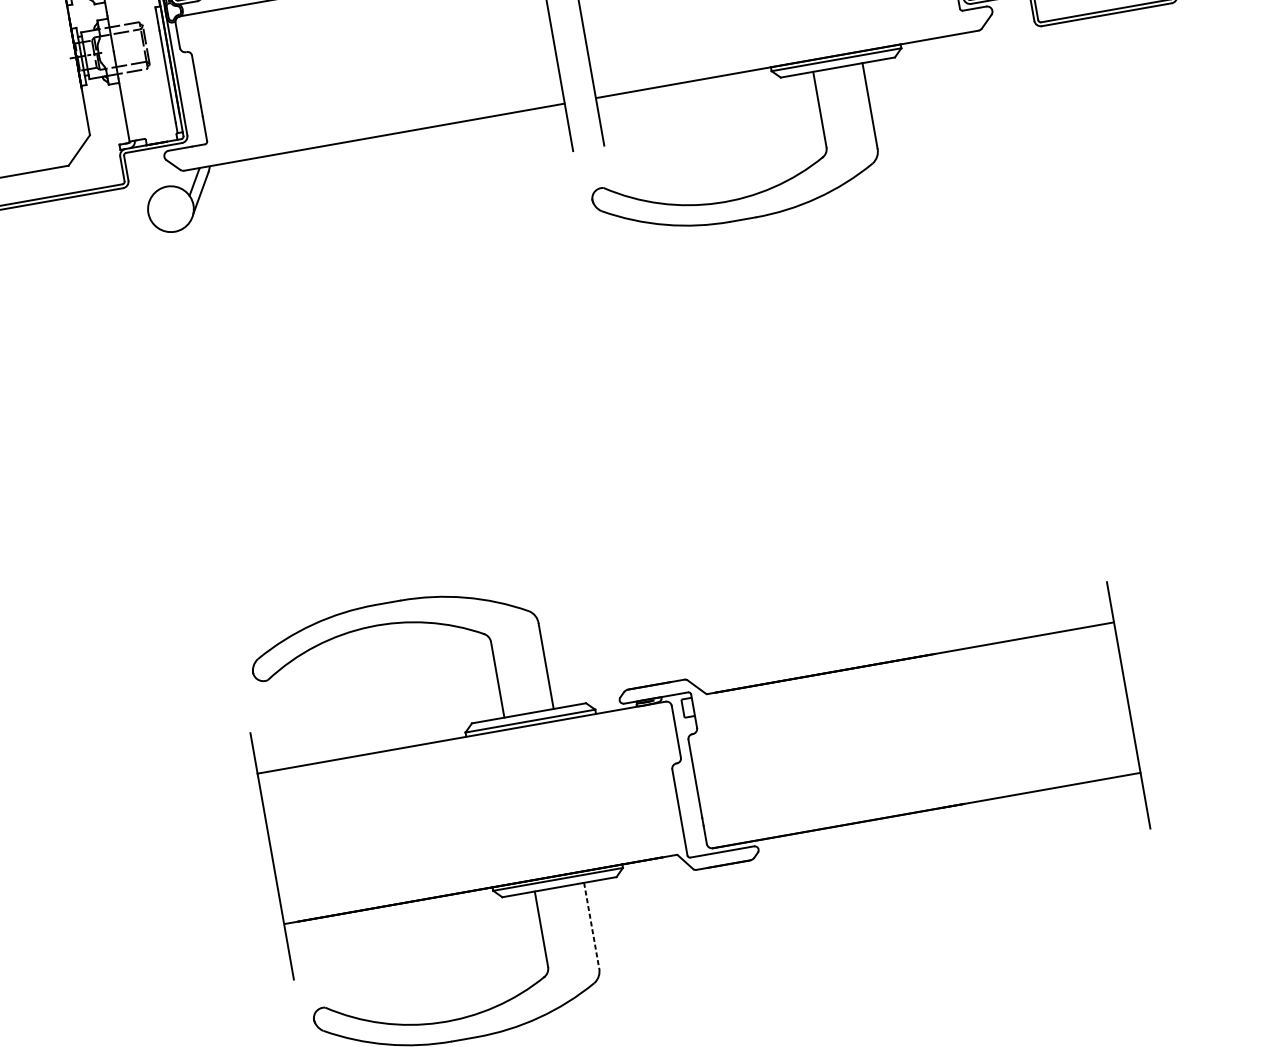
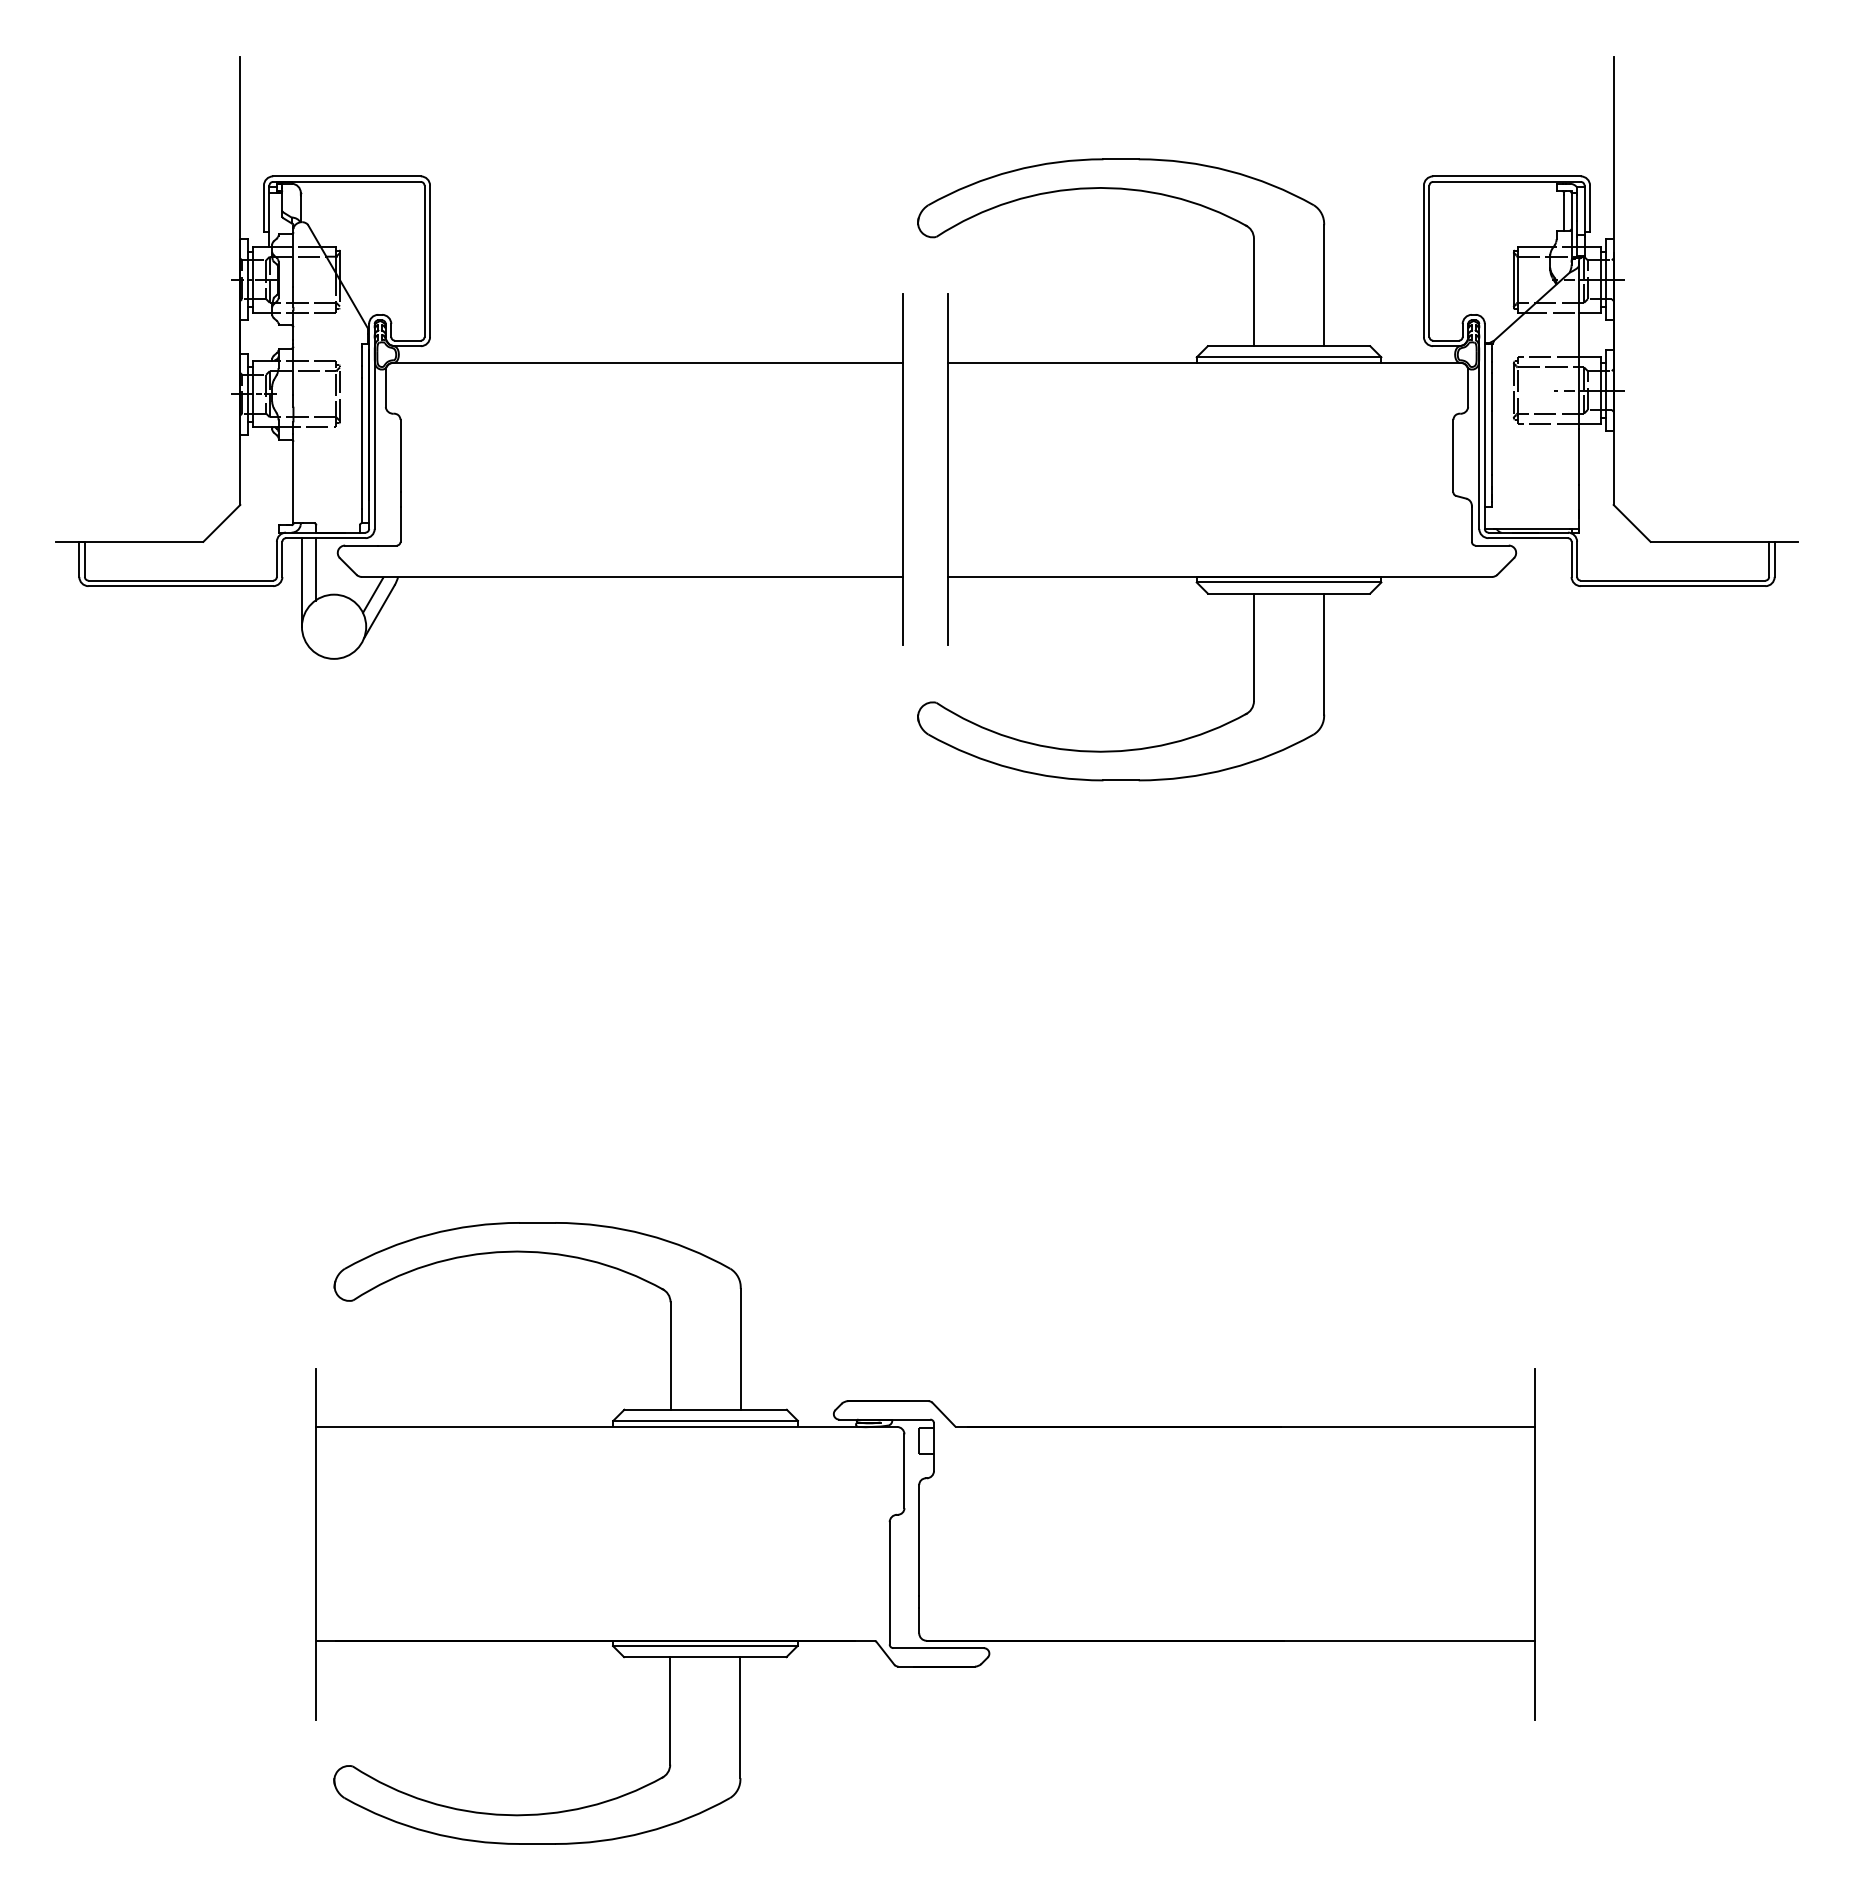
line: (150, 171) -> (315, 569), added
line: (142, 182) -> (301, 582), added
line: (591, 925) -> (740, 1718), dashed -> solid

